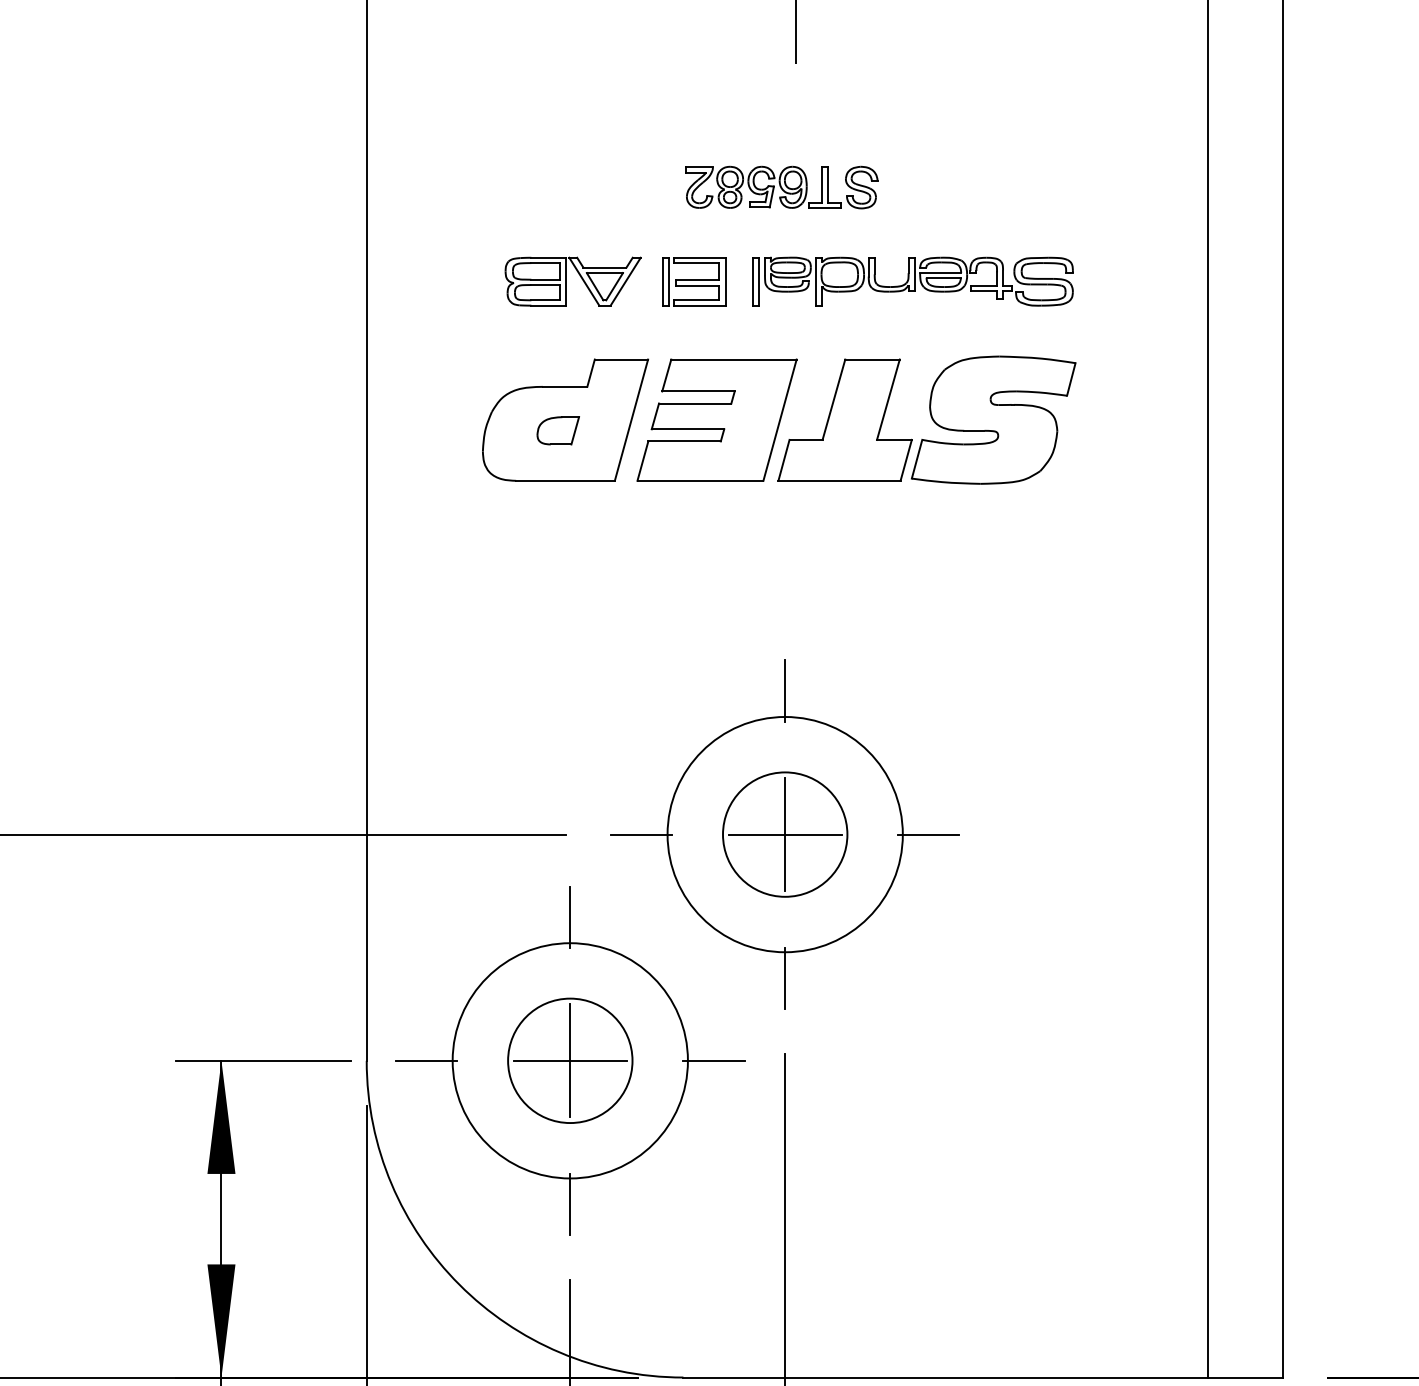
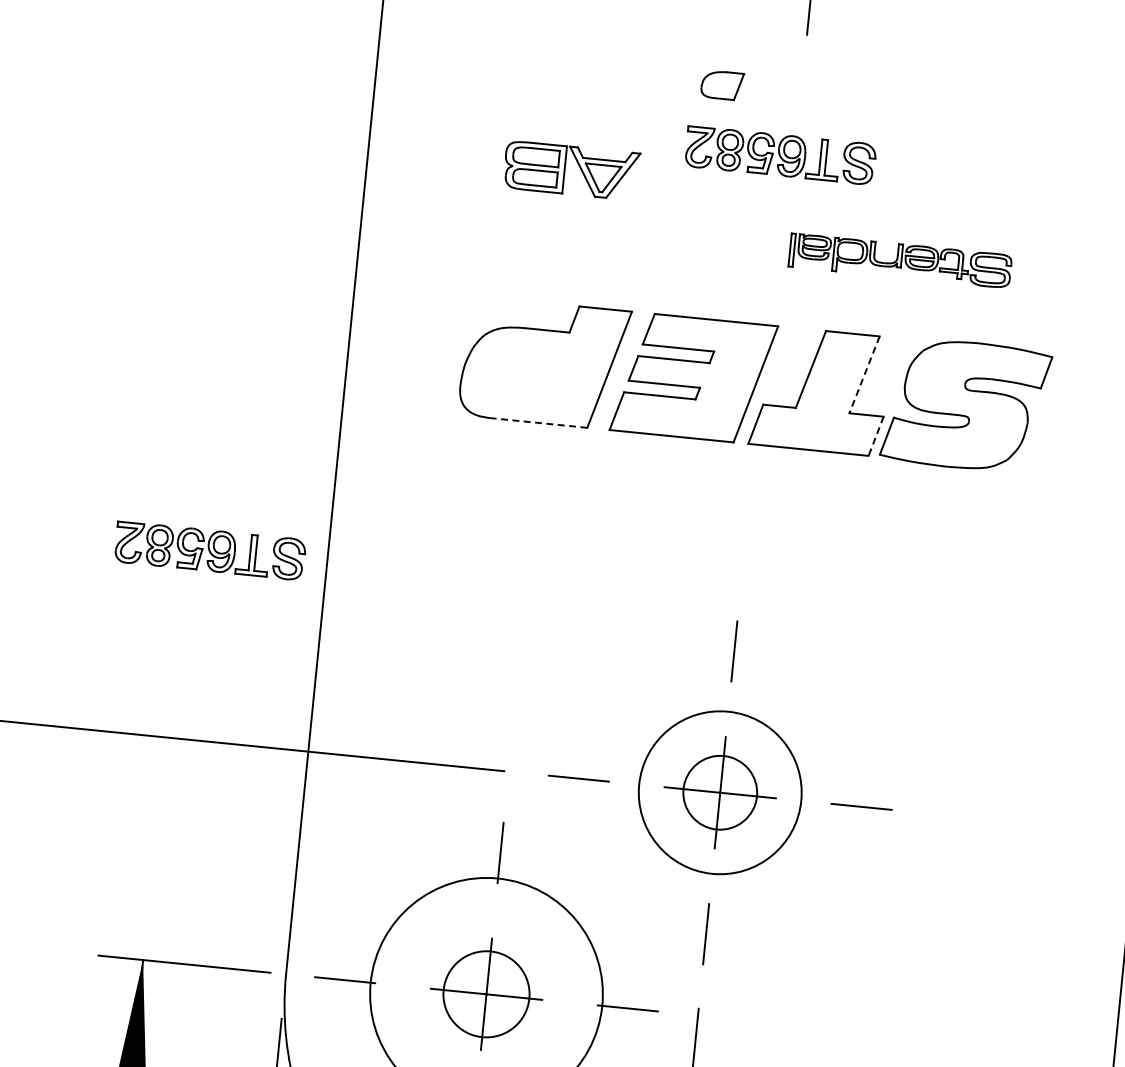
part: (572, 281) -> (570, 170), moved
part: (694, 281) -> (685, 239), removed
part: (912, 281) -> (899, 260), size x0.7
line: (888, 399) -> (864, 374), solid -> dashed
part: (557, 430) -> (721, 84), moved
line: (906, 460) -> (876, 436), solid -> dashed
line: (565, 480) -> (538, 422), solid -> dashed
part: (247, 642) -> (209, 550), added
circle: (784, 834) -> (719, 792), size x0.7
circle: (785, 834) -> (720, 792), size x0.6
circle: (570, 1060) -> (486, 994), size x0.7

